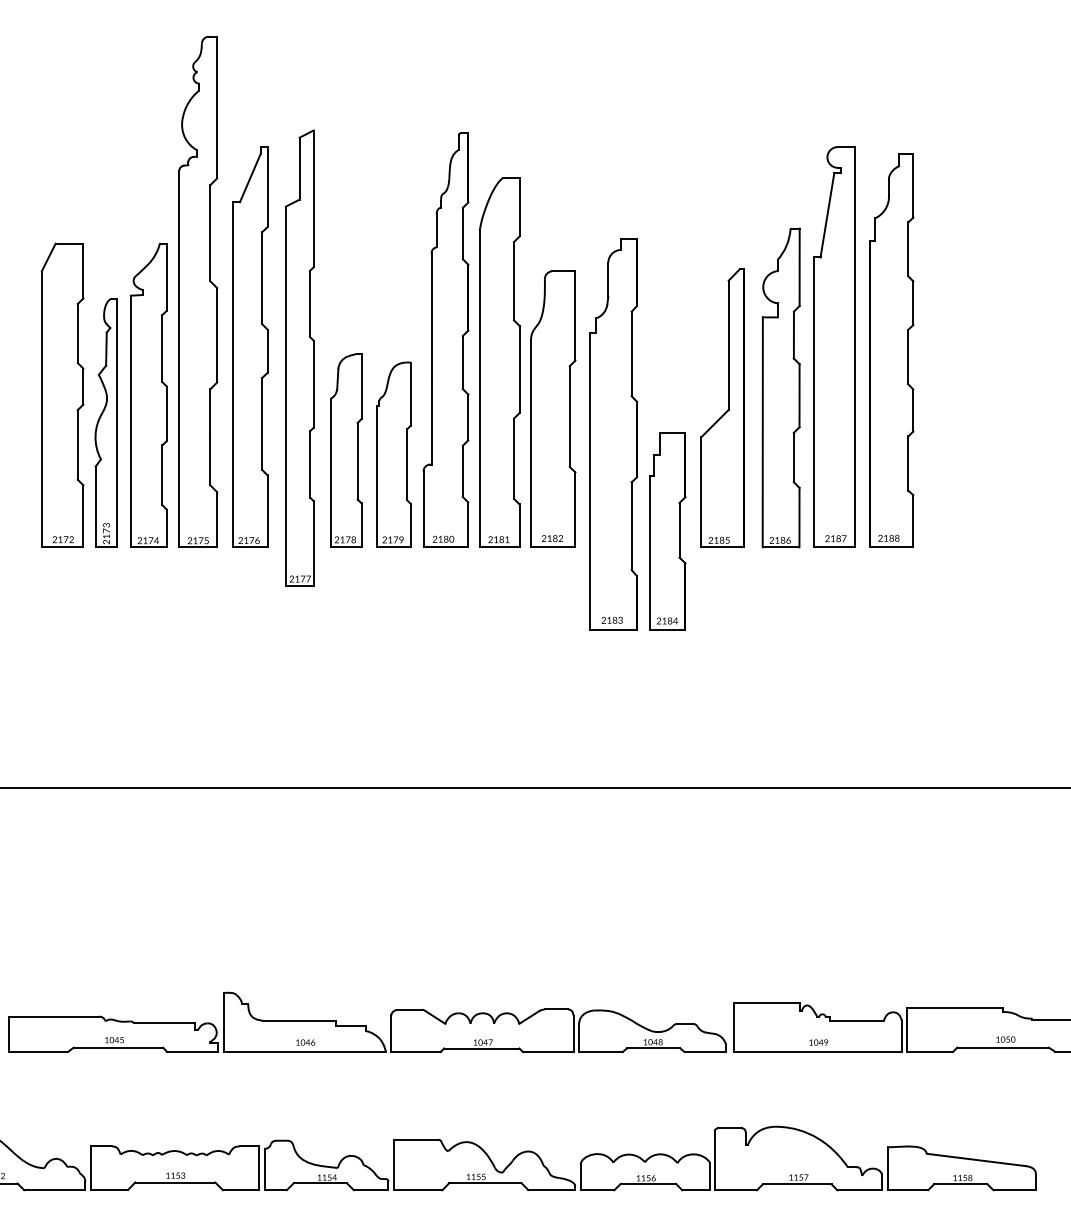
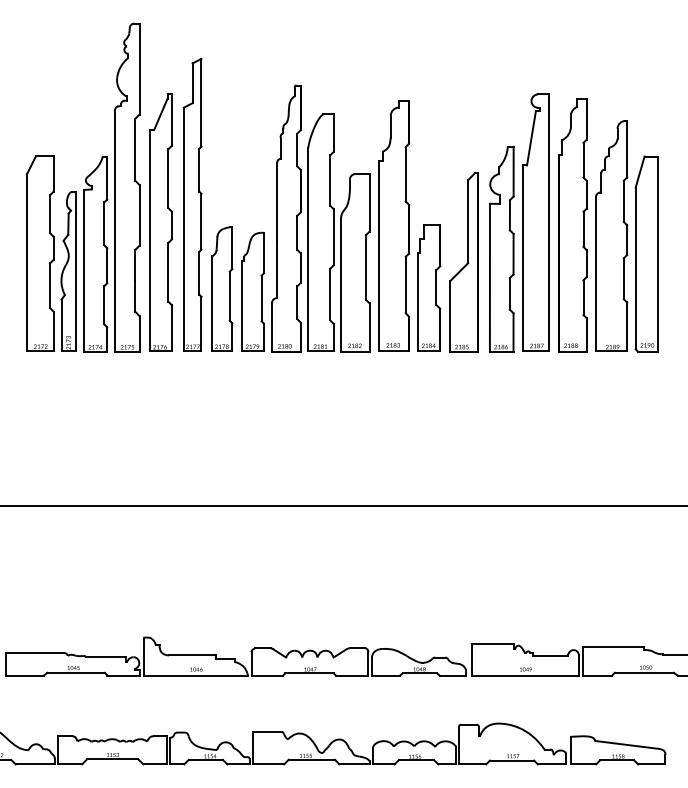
part: (299, 357) -> (192, 204), moved
part: (975, 368) -> (626, 236), added
part: (637, 433) -> (409, 225), moved

